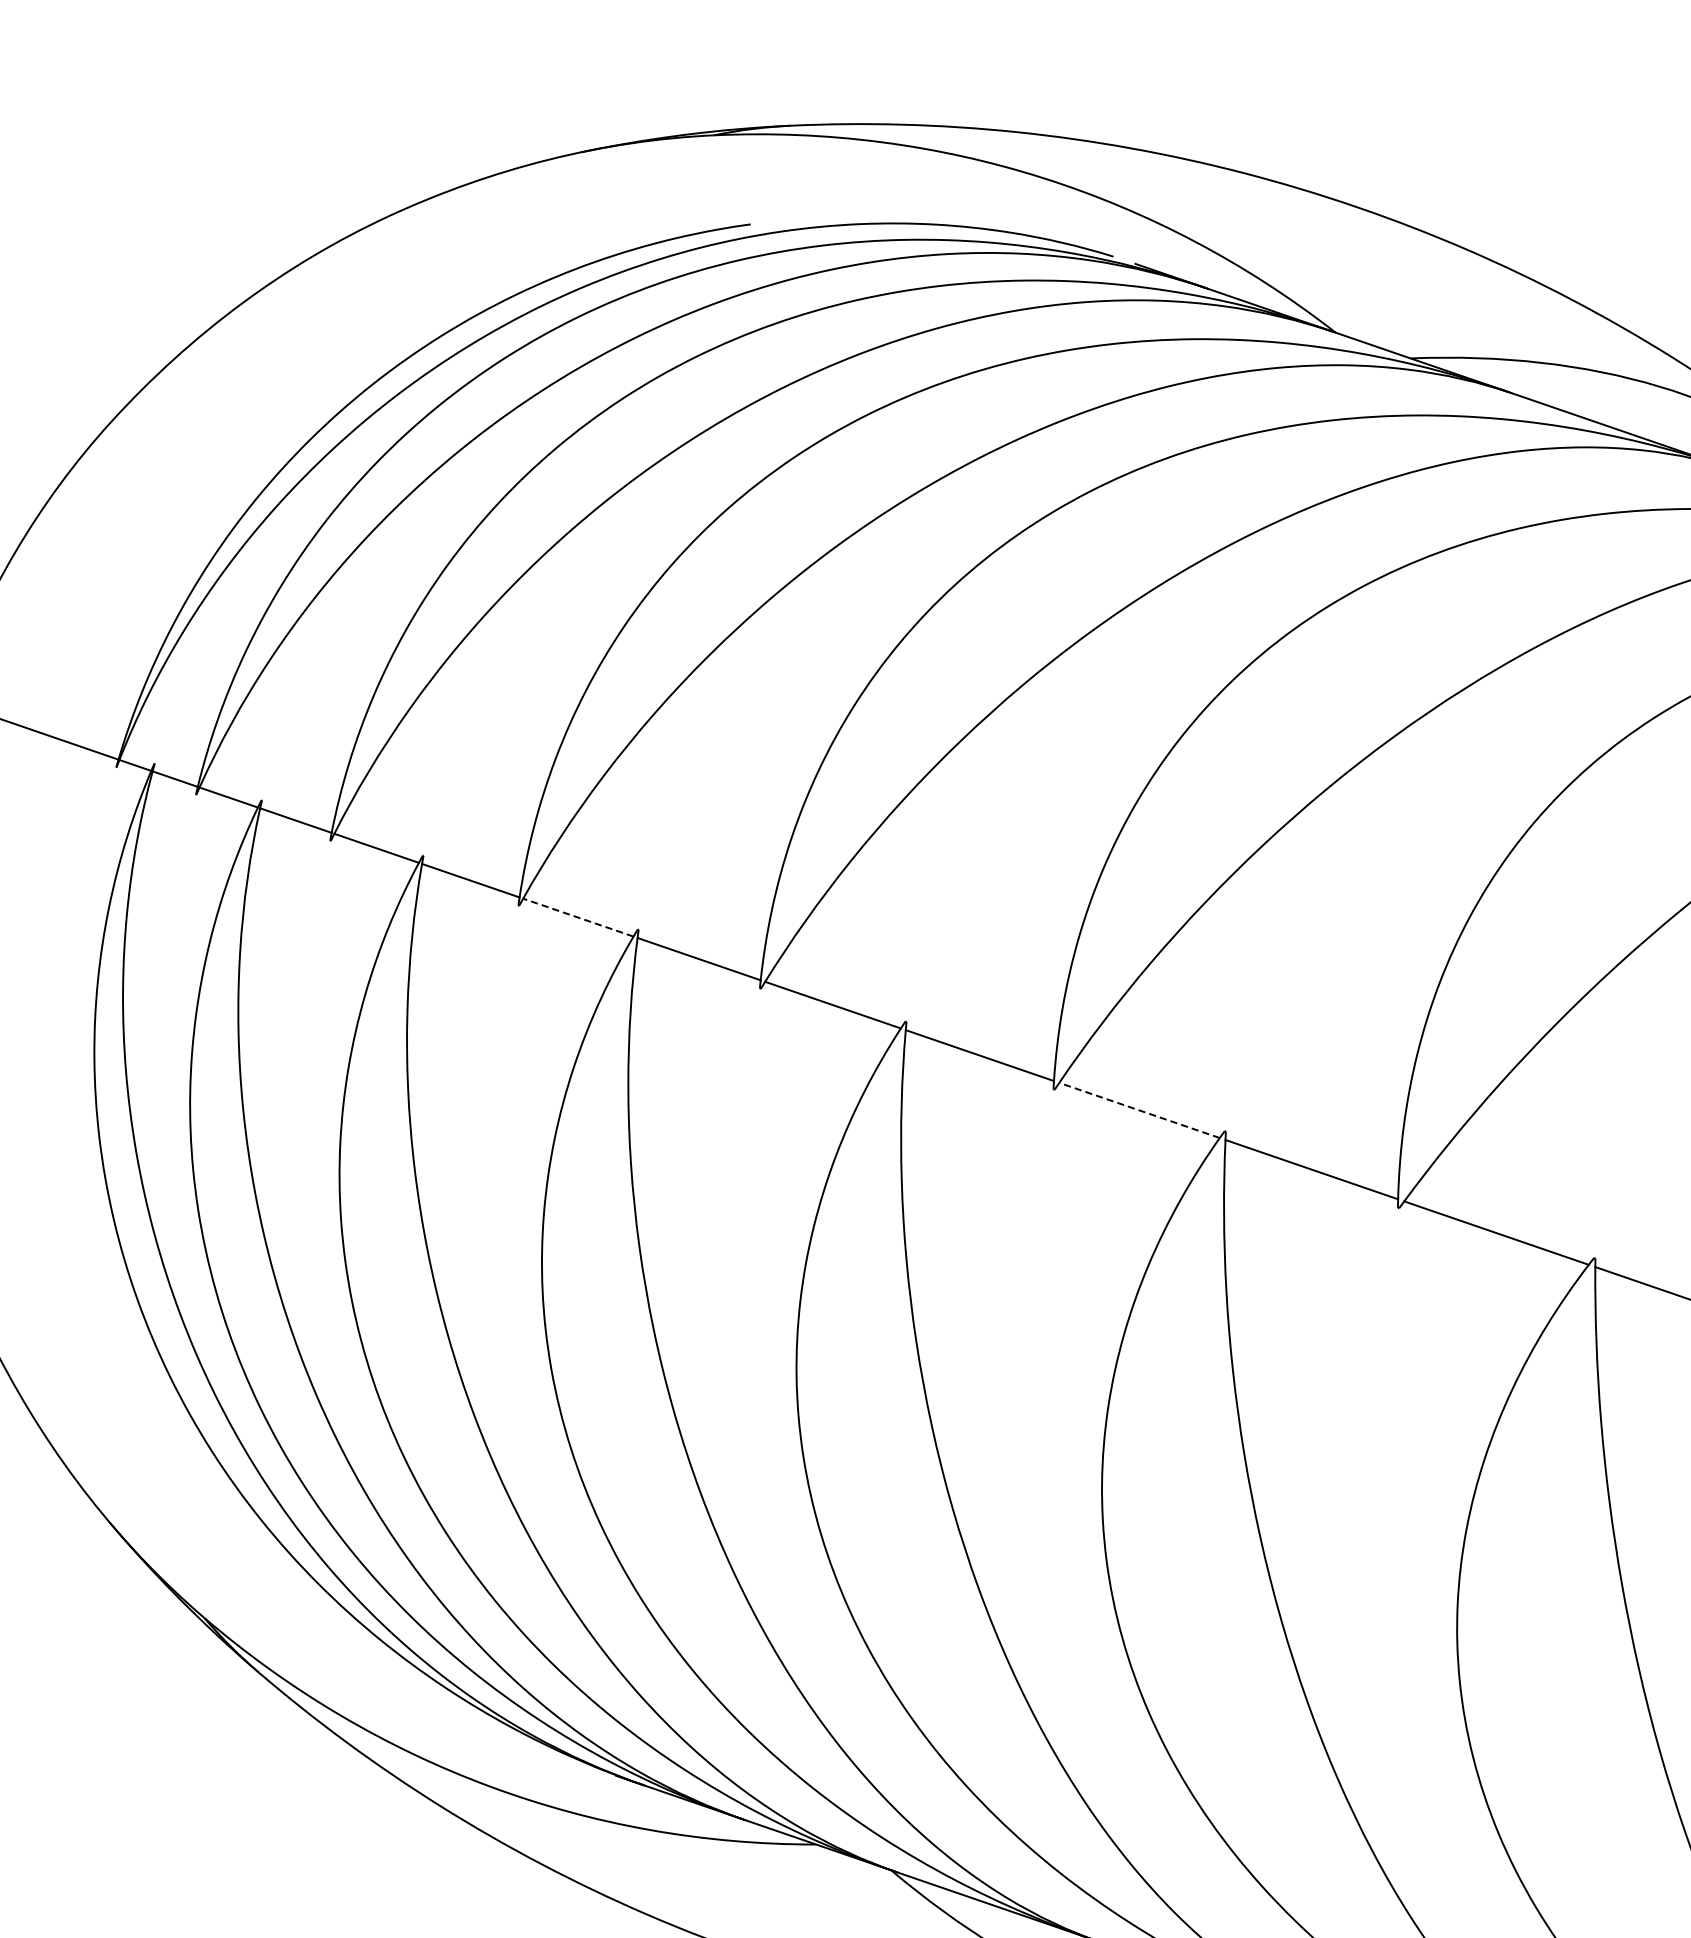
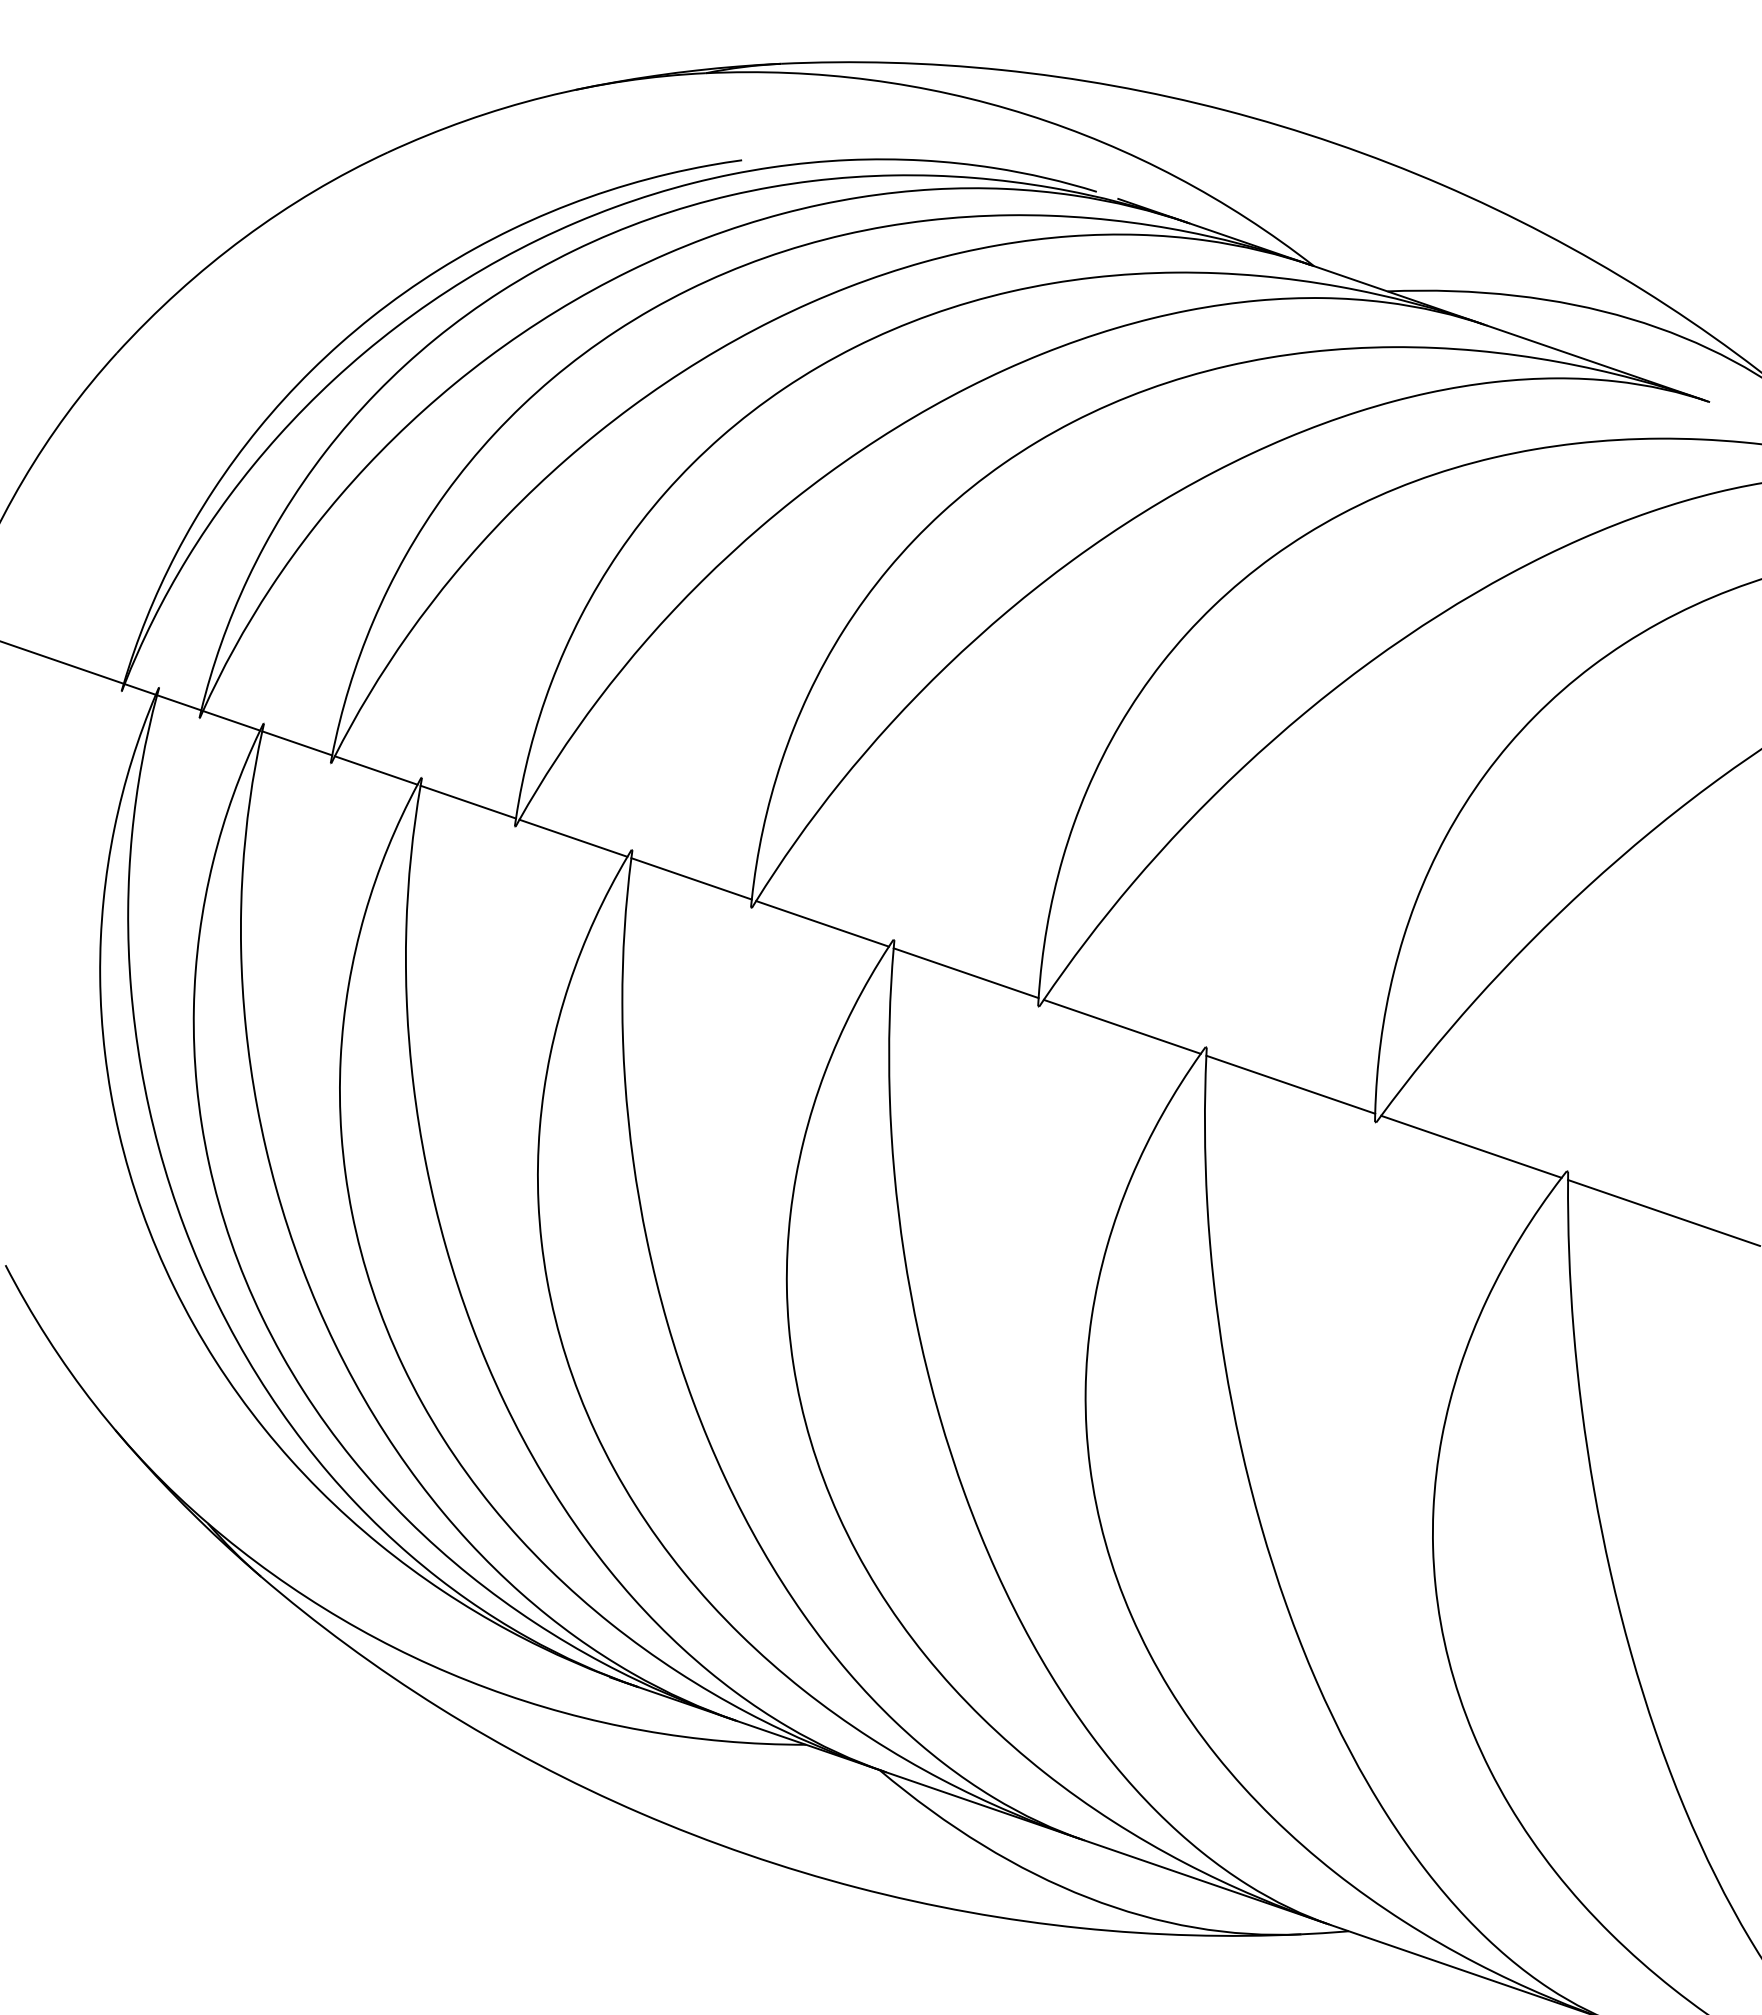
line: (578, 917) -> (573, 838), dashed -> solid
line: (1139, 1110) -> (1122, 1026), dashed -> solid

